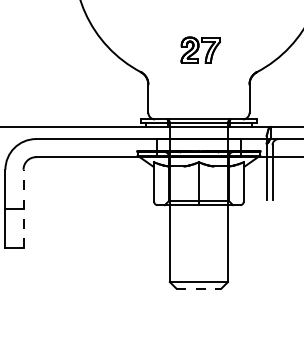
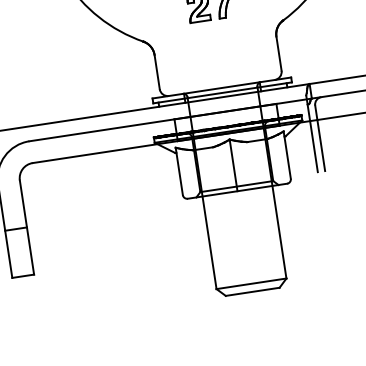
line: (23, 208) -> (26, 227), dashed -> solid
line: (199, 288) -> (253, 291), dashed -> solid

